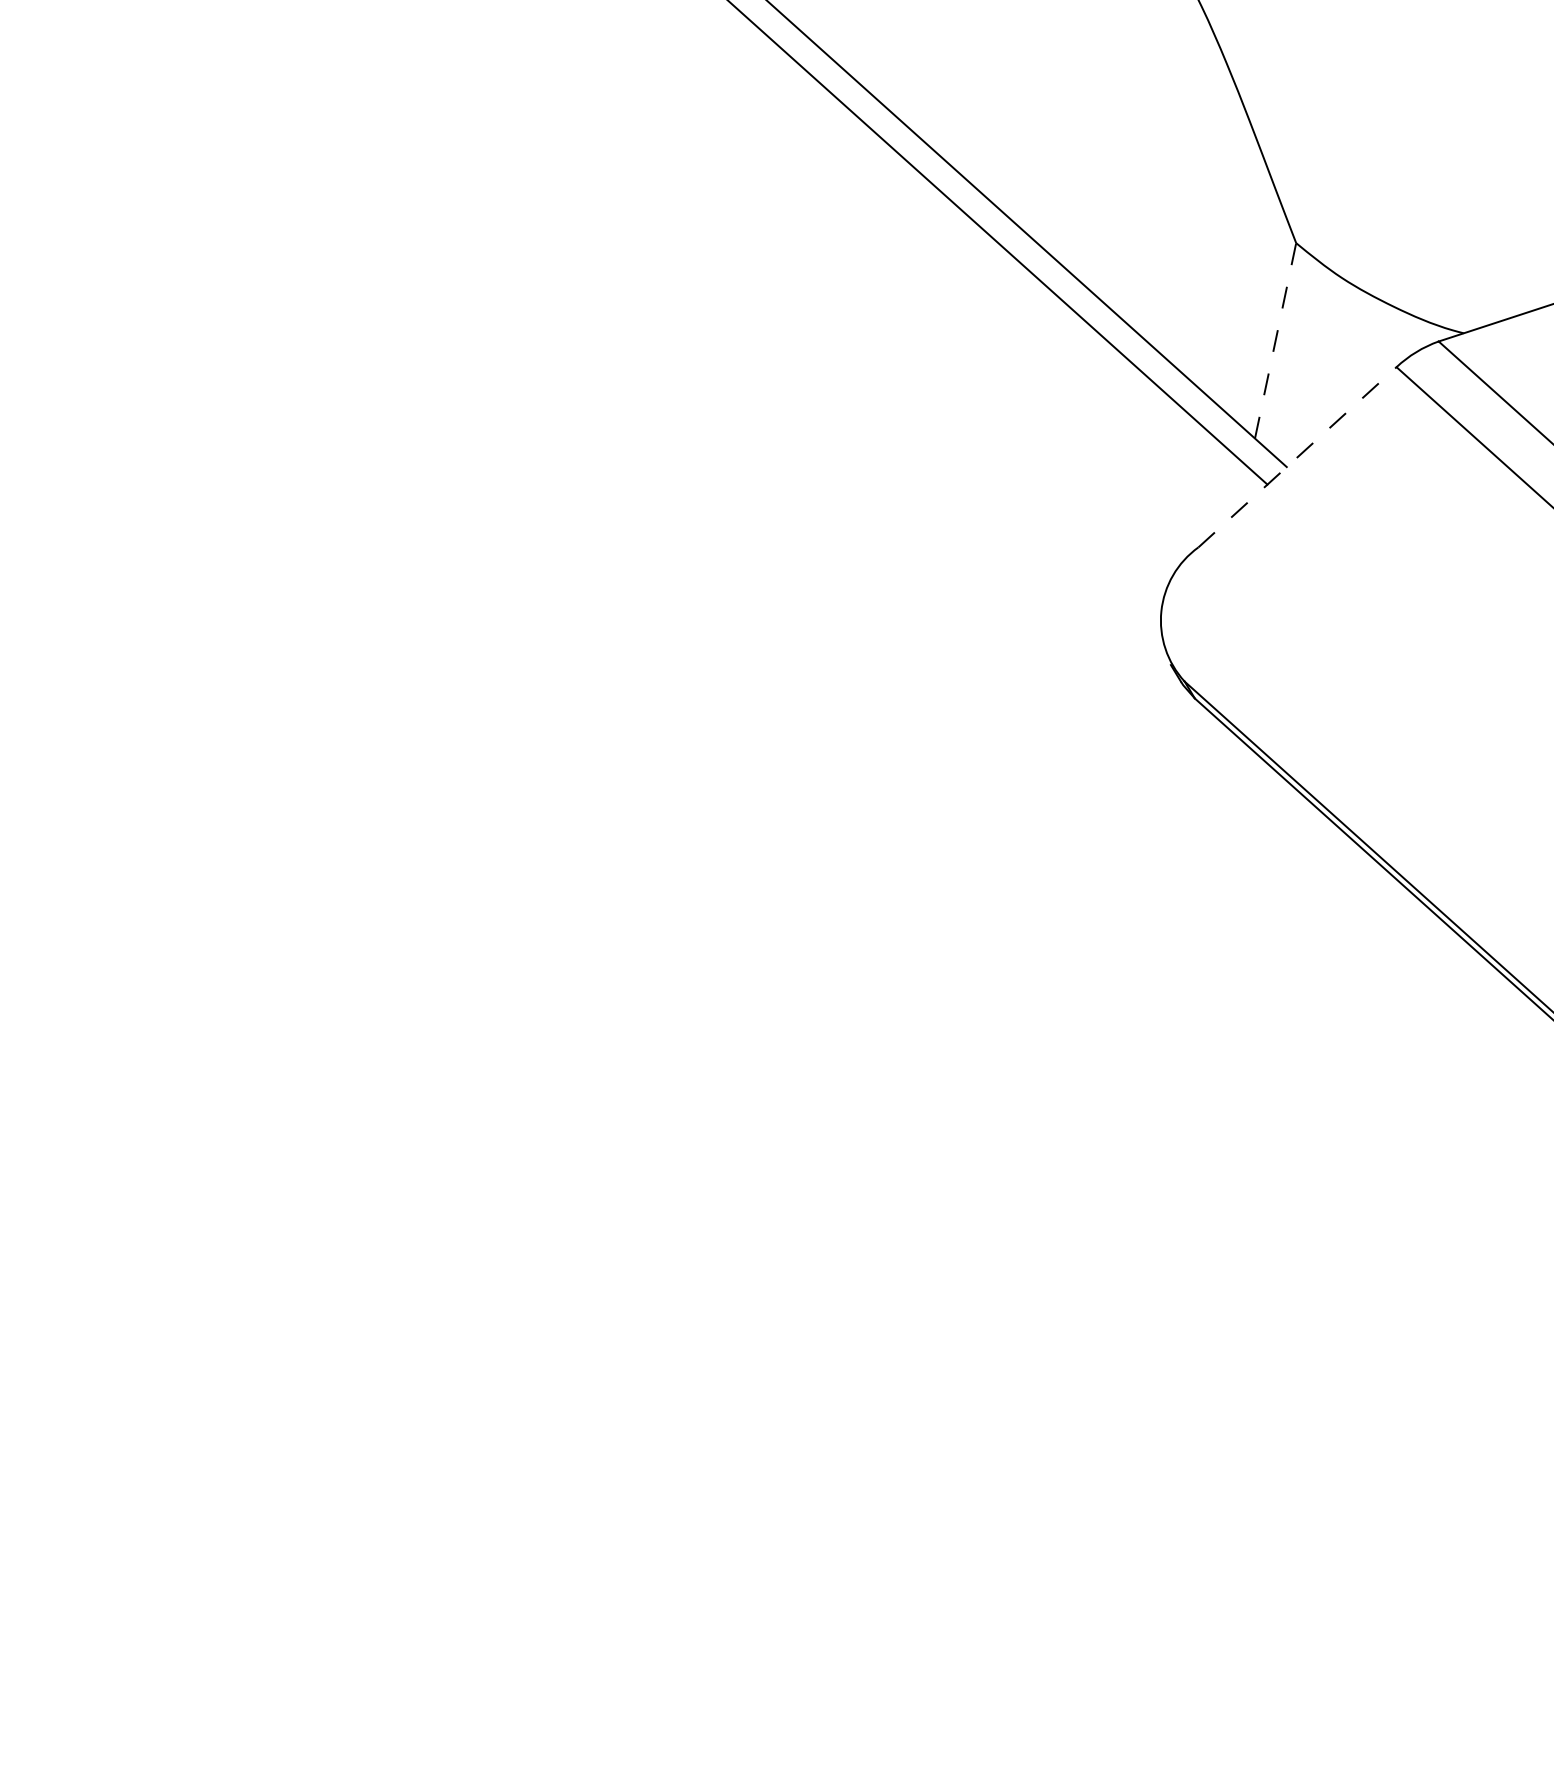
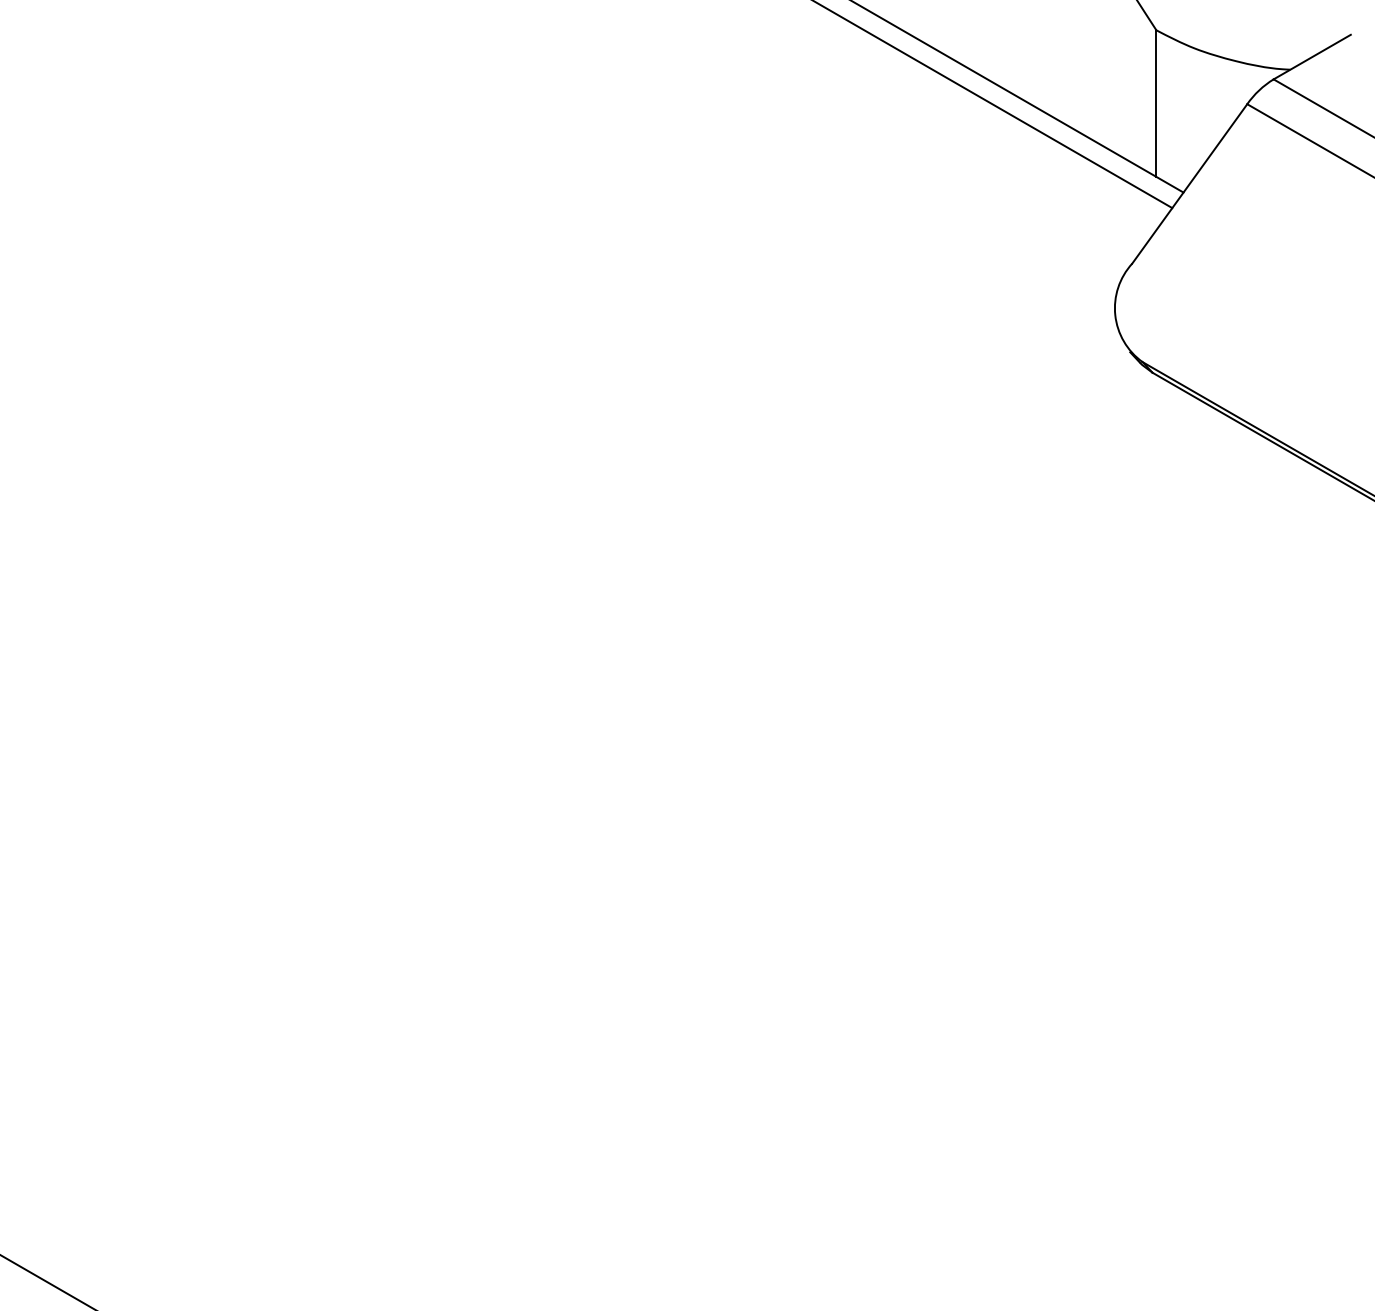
line: (1275, 340) -> (1156, 103), dashed -> solid
line: (1298, 456) -> (1190, 183), dashed -> solid

